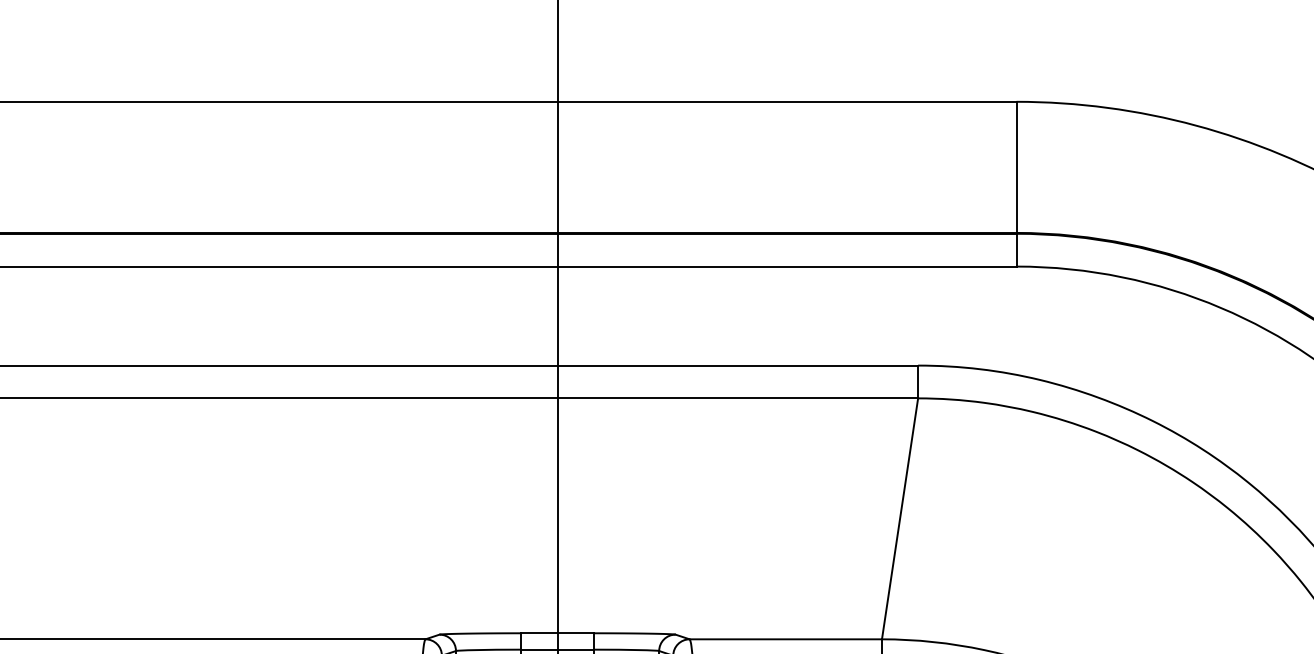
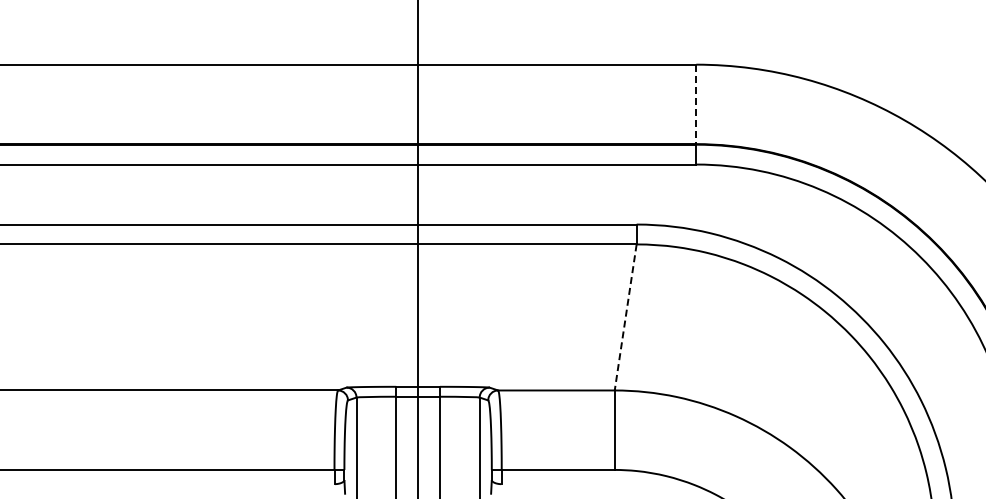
line: (1016, 167) -> (696, 104), solid -> dashed
line: (899, 518) -> (625, 317), solid -> dashed

